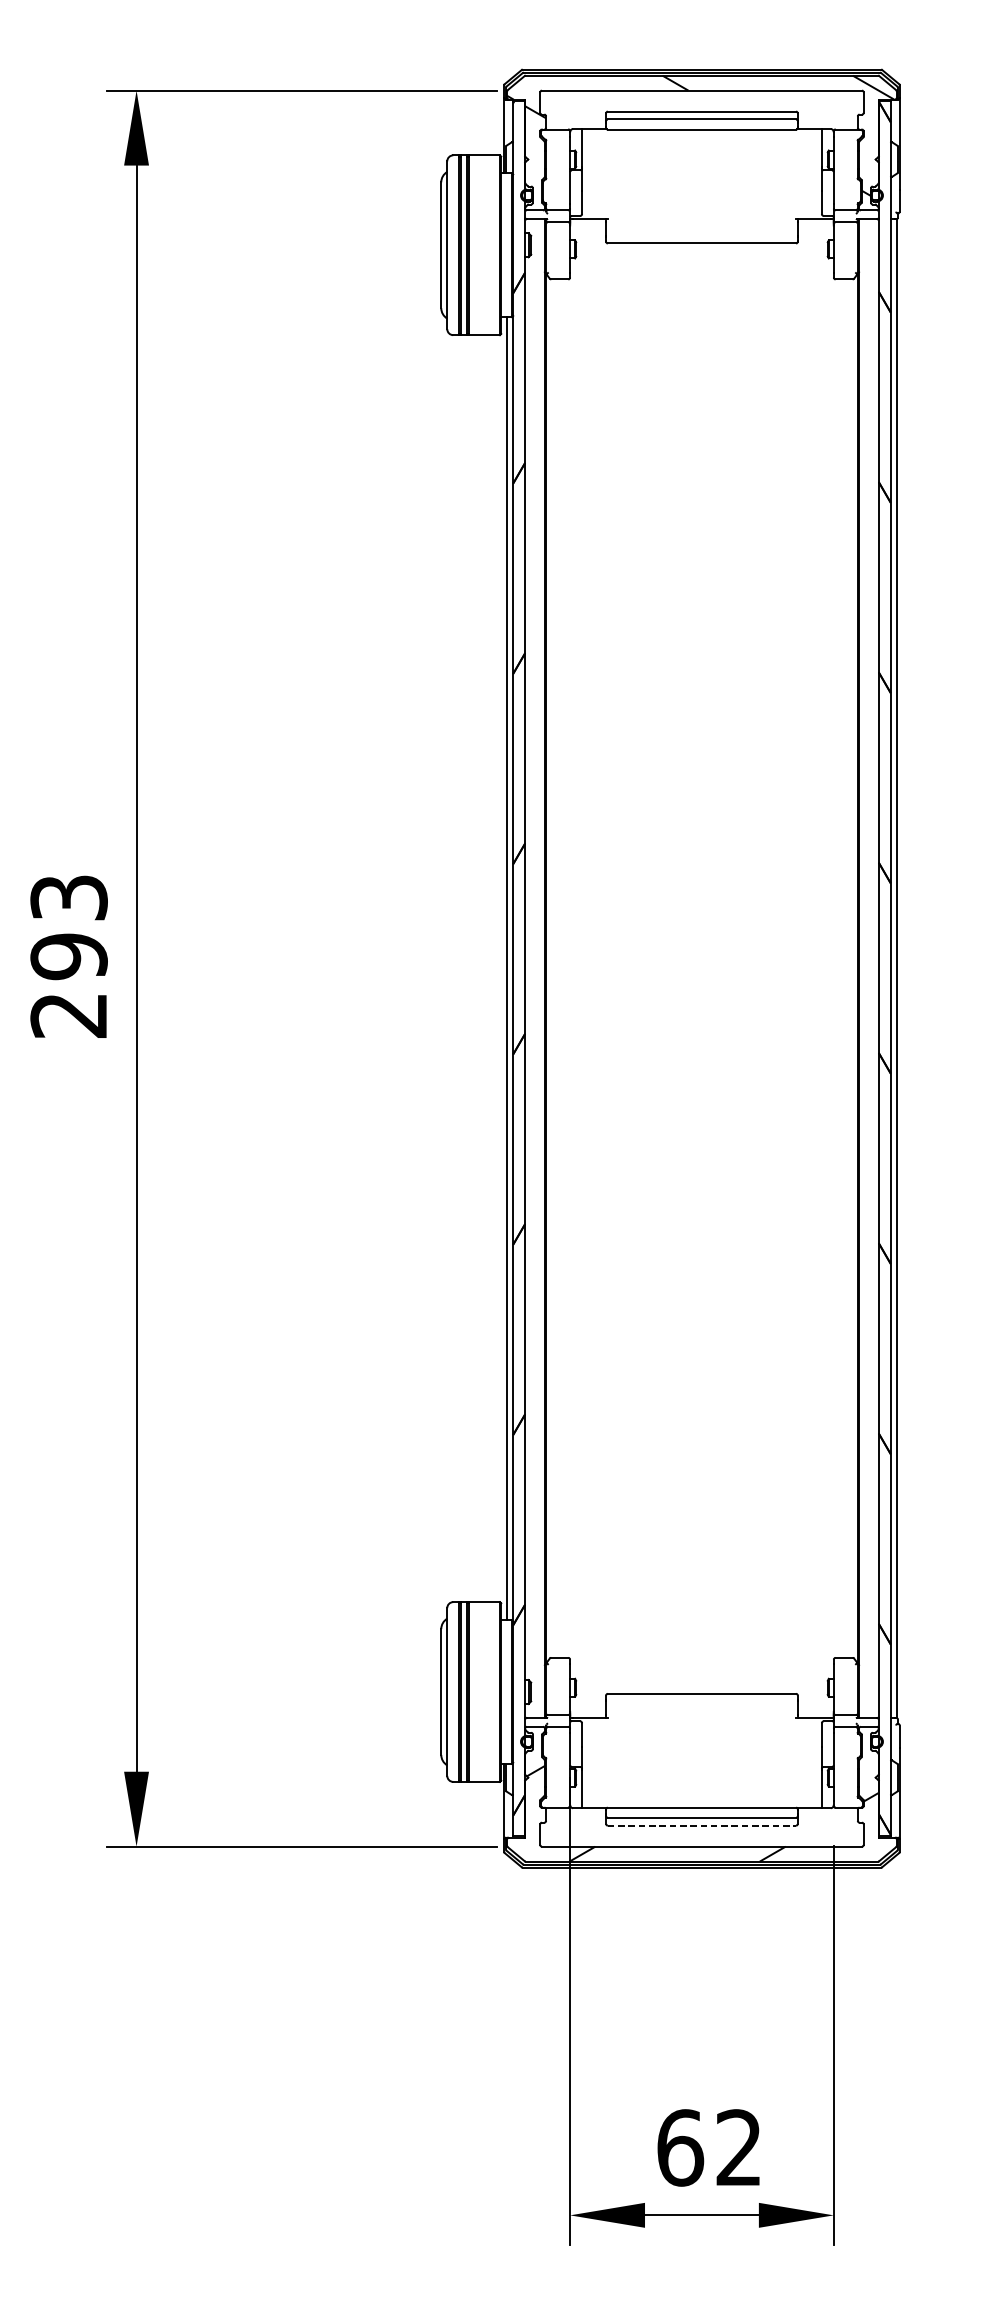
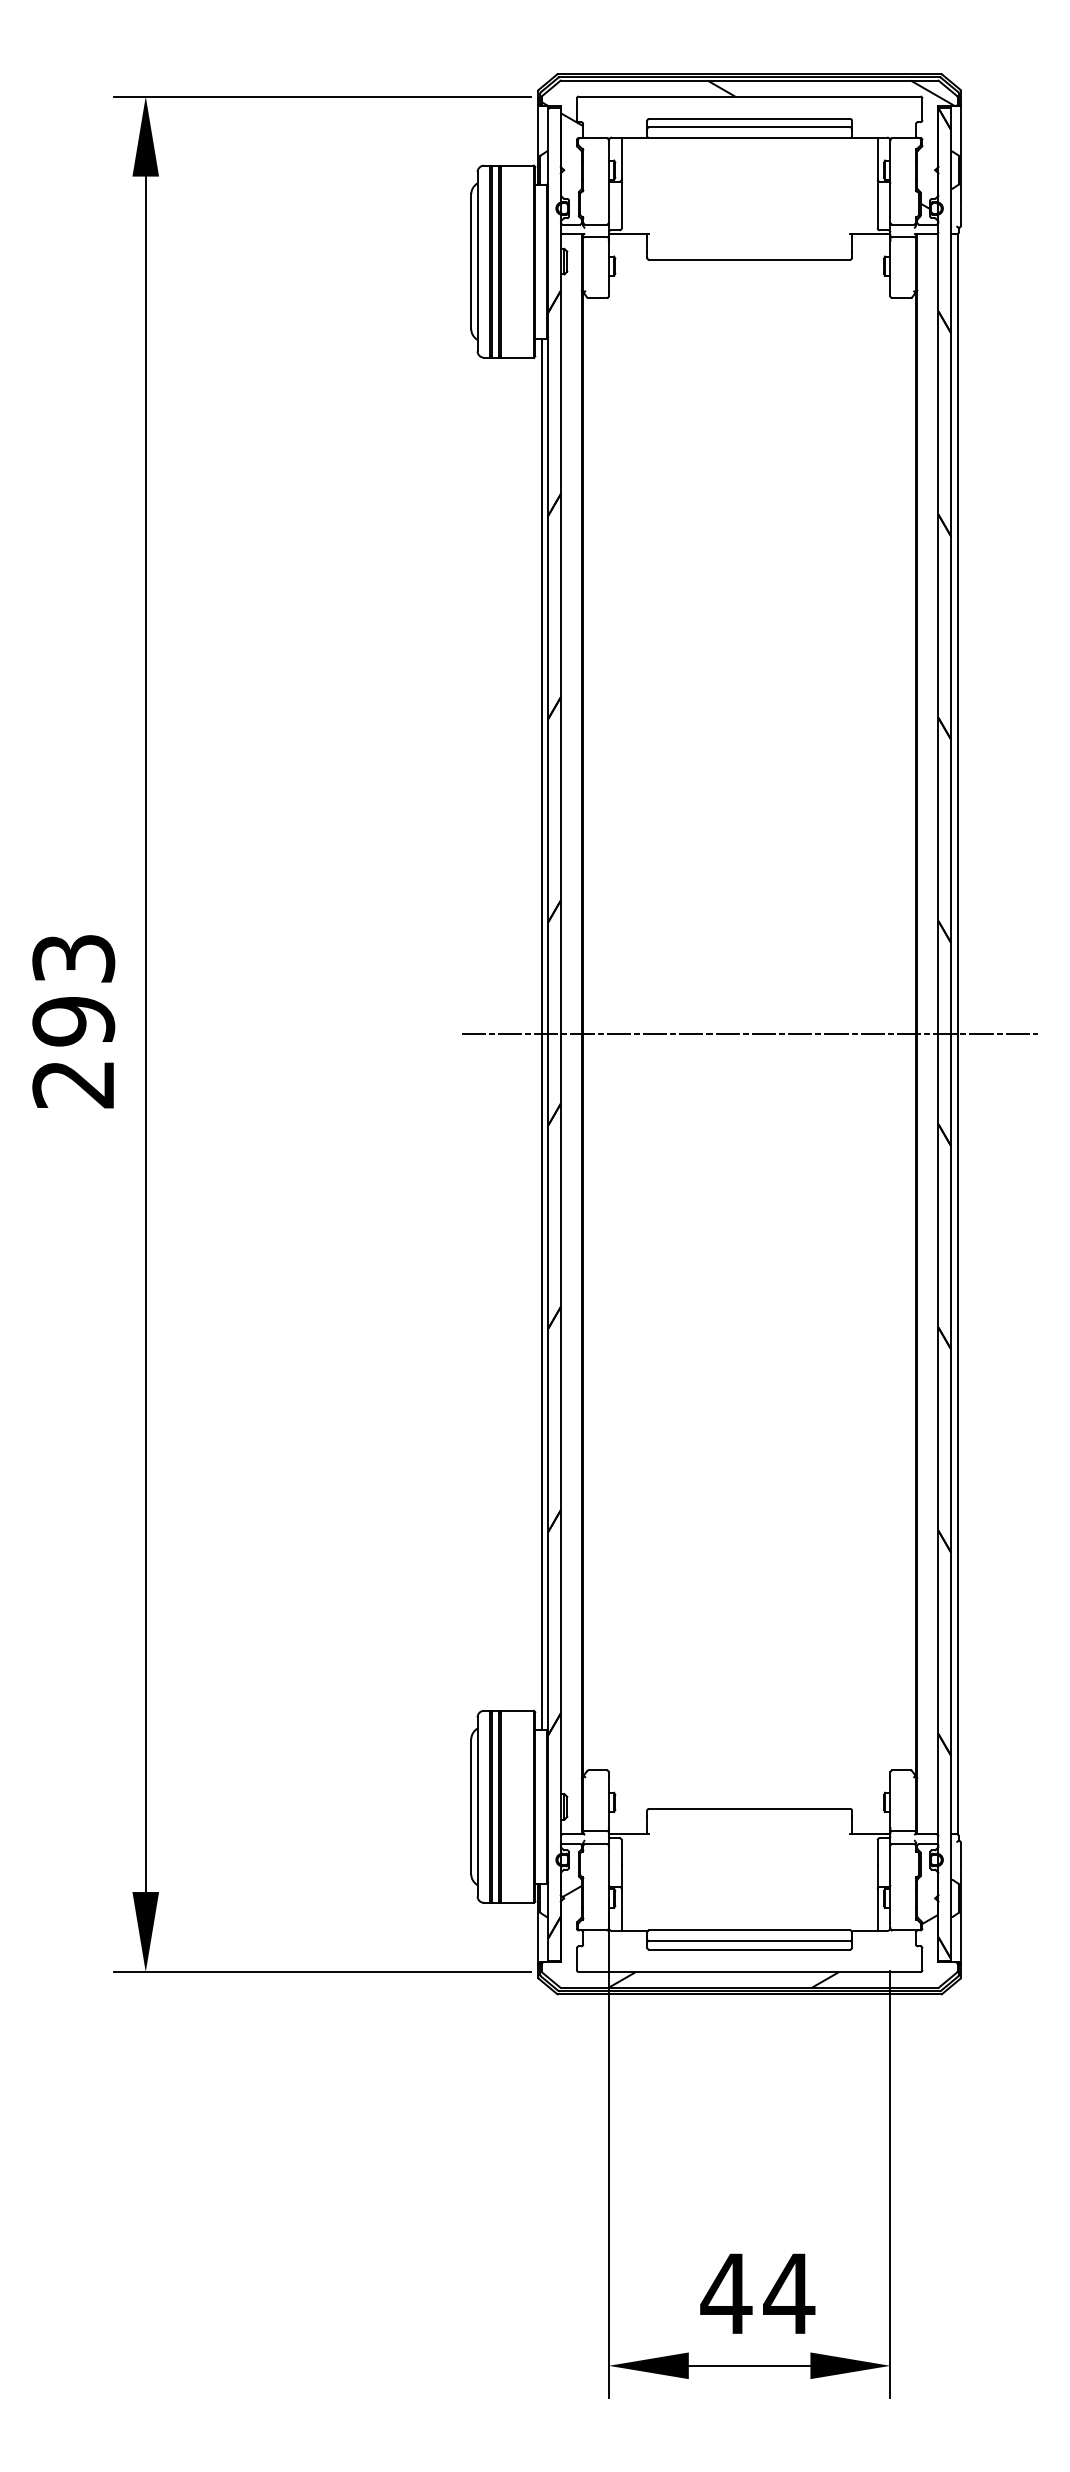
line: (701, 968) -> (749, 1034), added
line: (702, 1825) -> (750, 1949), dashed -> solid
text: (709, 2147) -> (757, 2293), 62 -> 44

